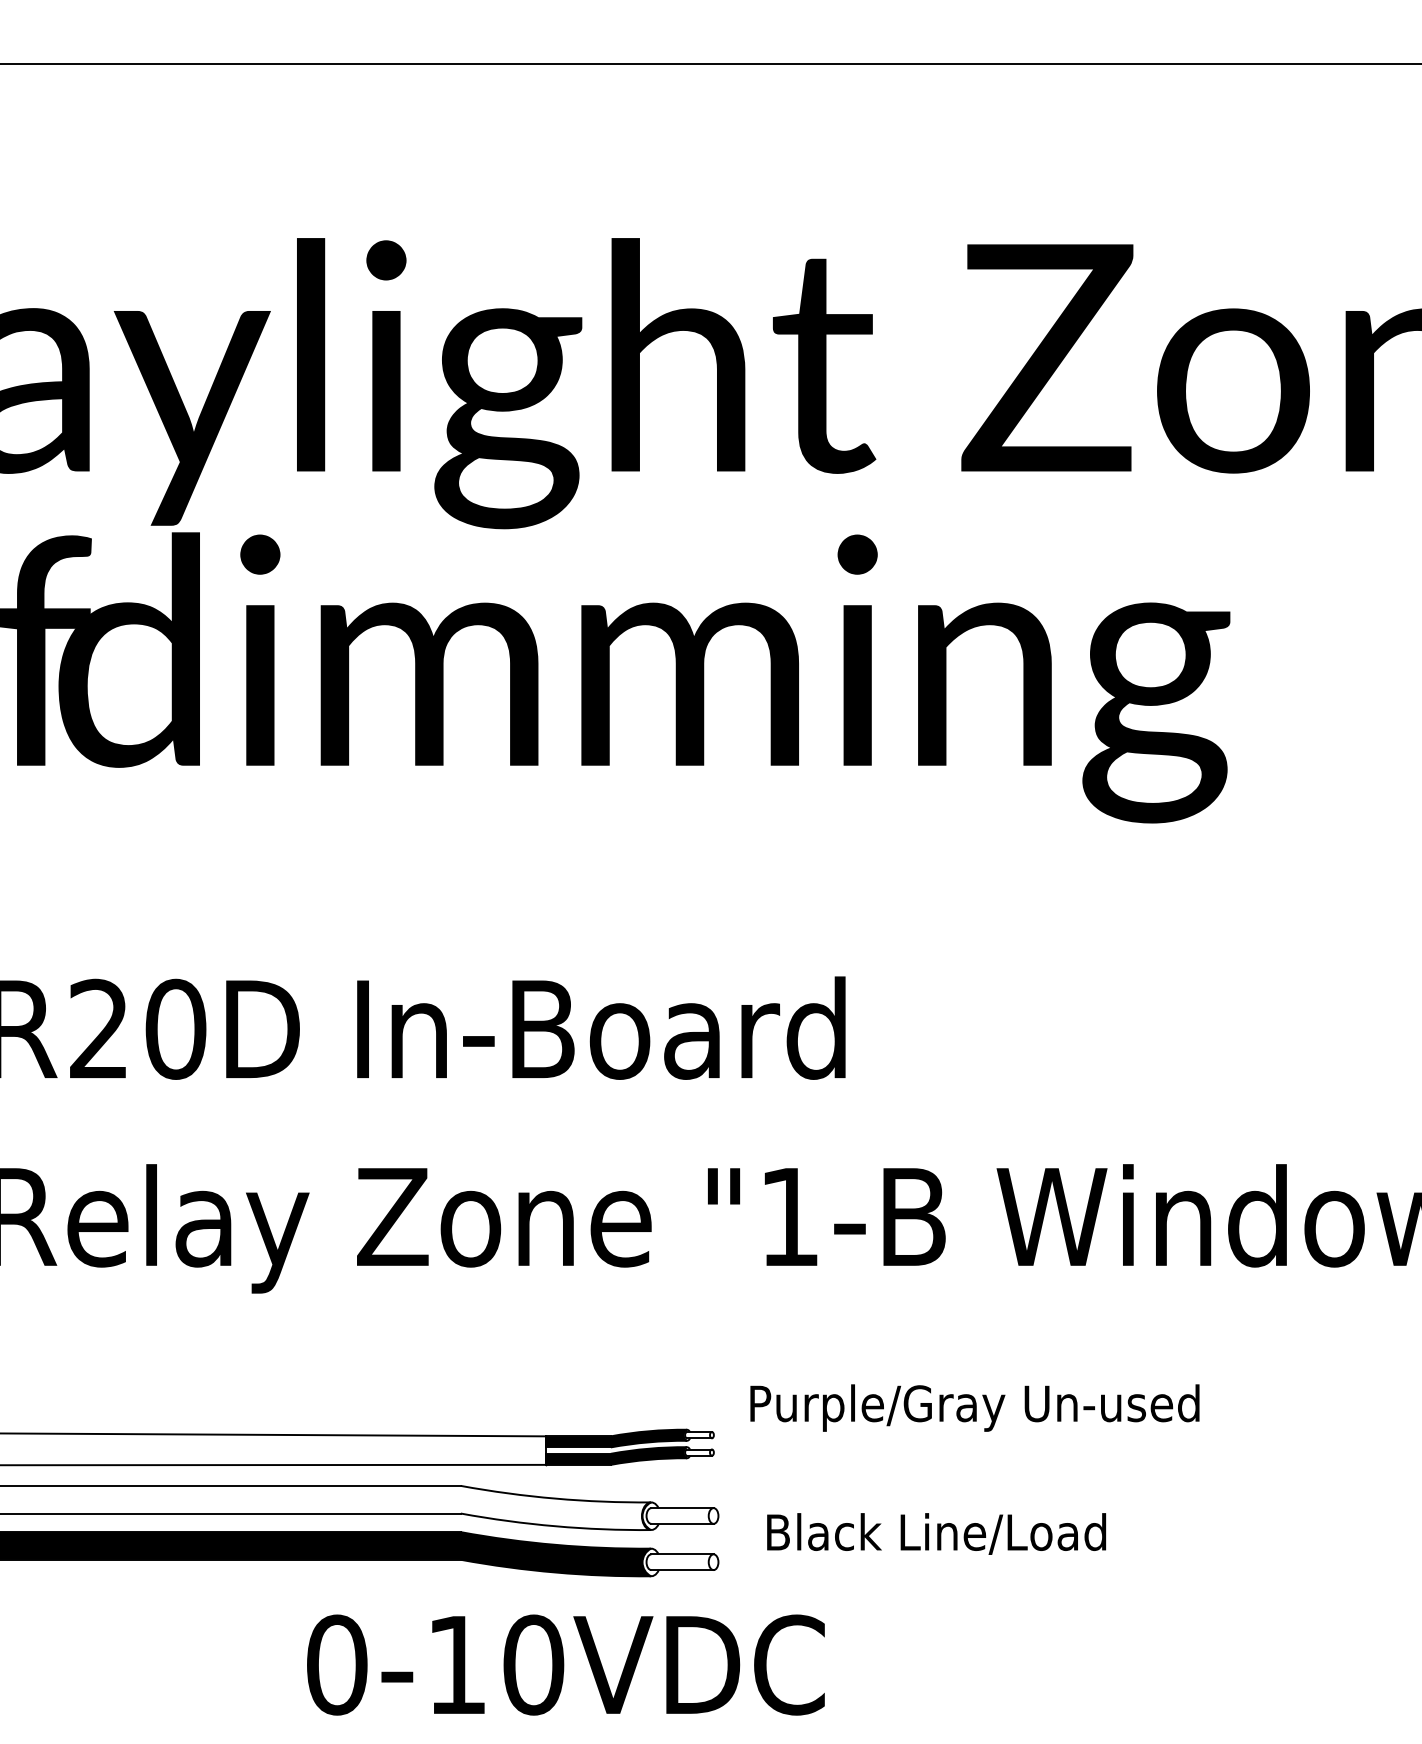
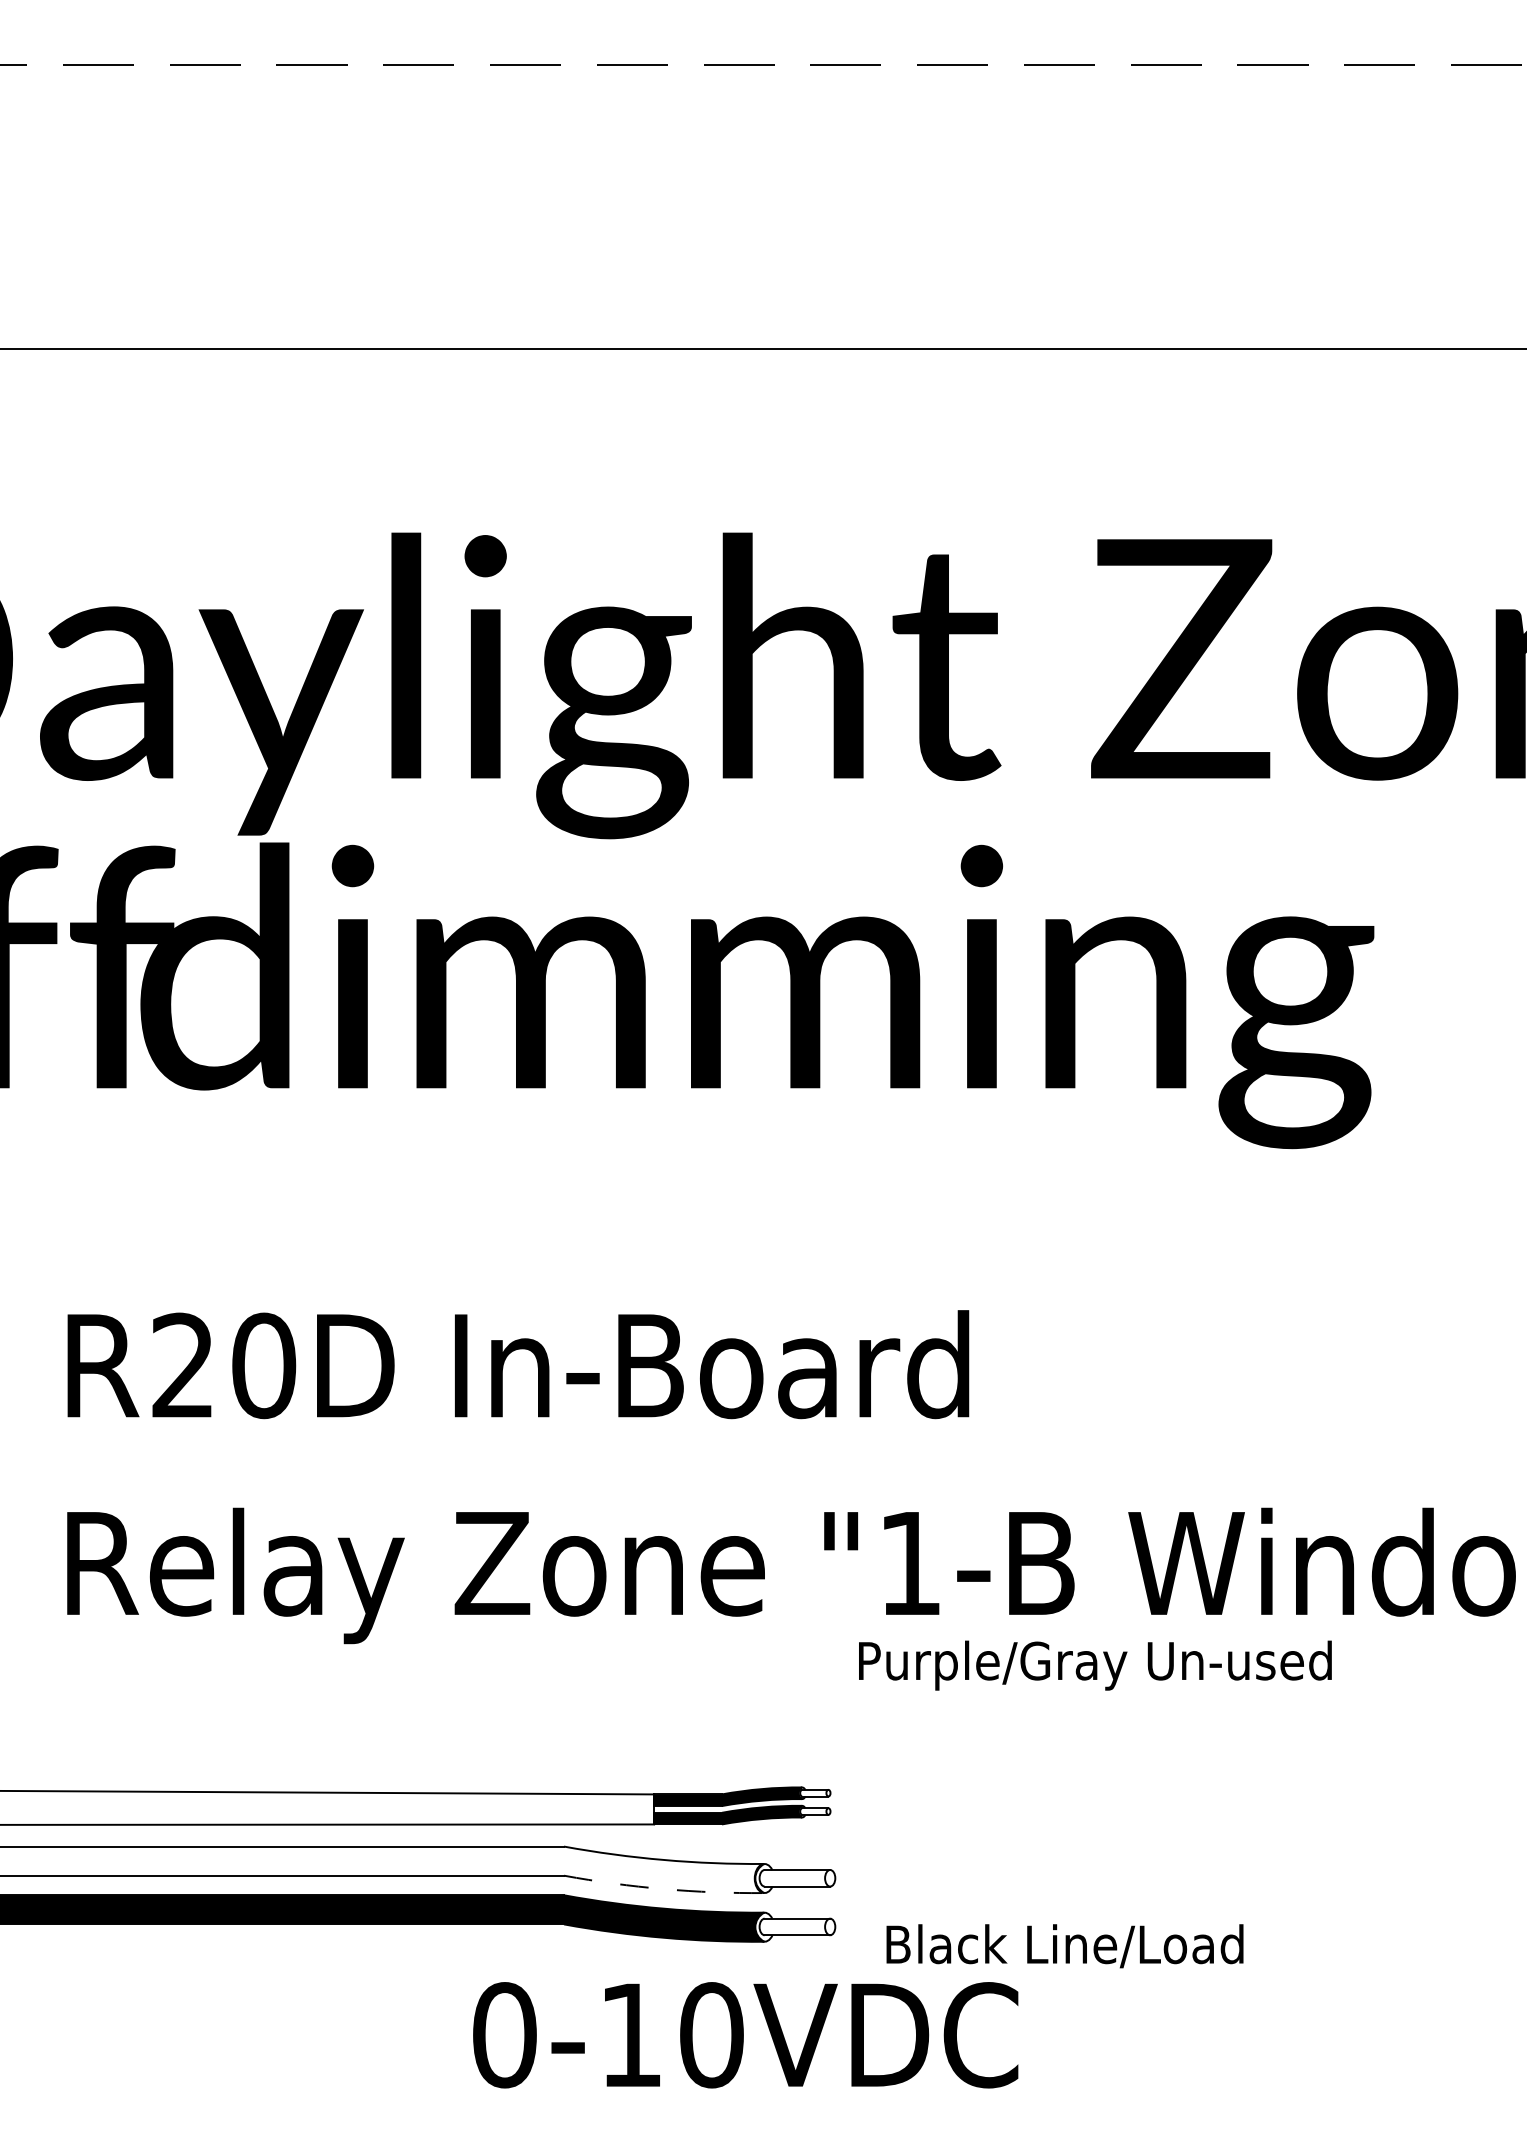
text: (975, 1407) -> (1095, 1665), moved
arc: (555, 1526) -> (663, 1889), solid -> dashed
text: (936, 1534) -> (1064, 1946), moved
text: (565, 1665) -> (745, 2035), moved

